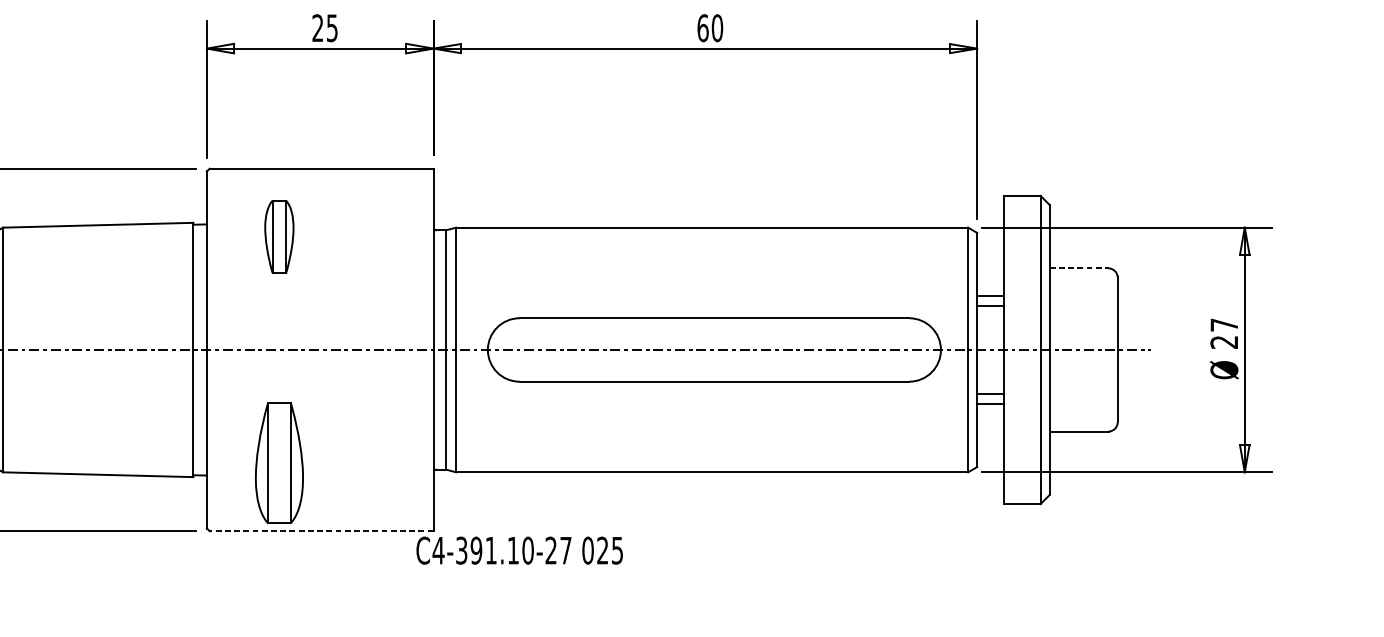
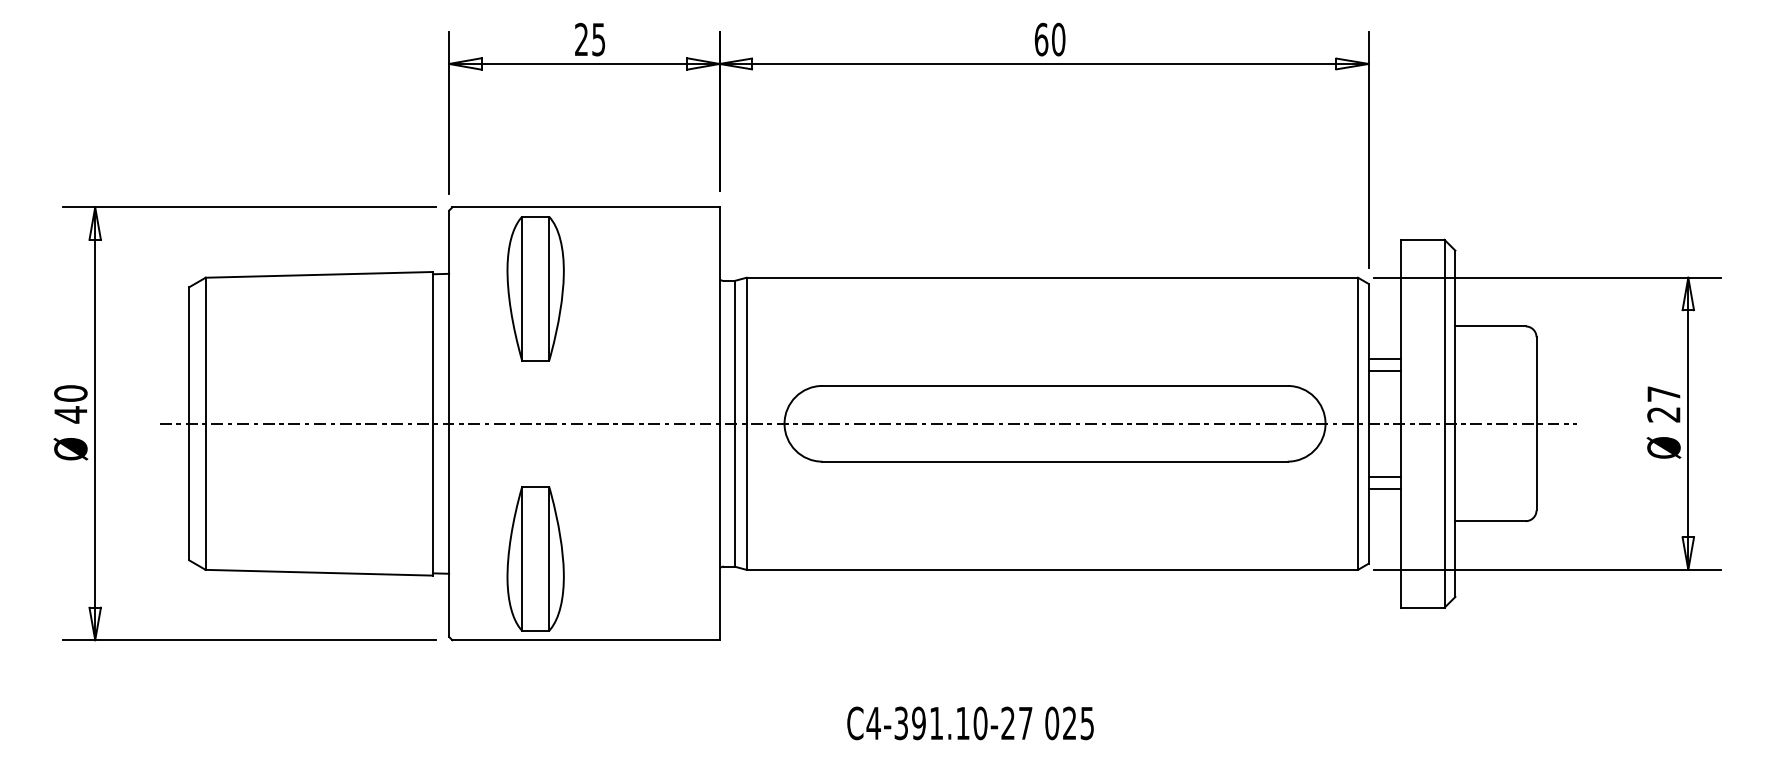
part: (279, 236) -> (535, 288), size x1.67
line: (1079, 268) -> (1491, 326), dashed -> solid
line: (322, 531) -> (586, 640), dashed -> solid
text: (519, 550) -> (970, 723), moved

